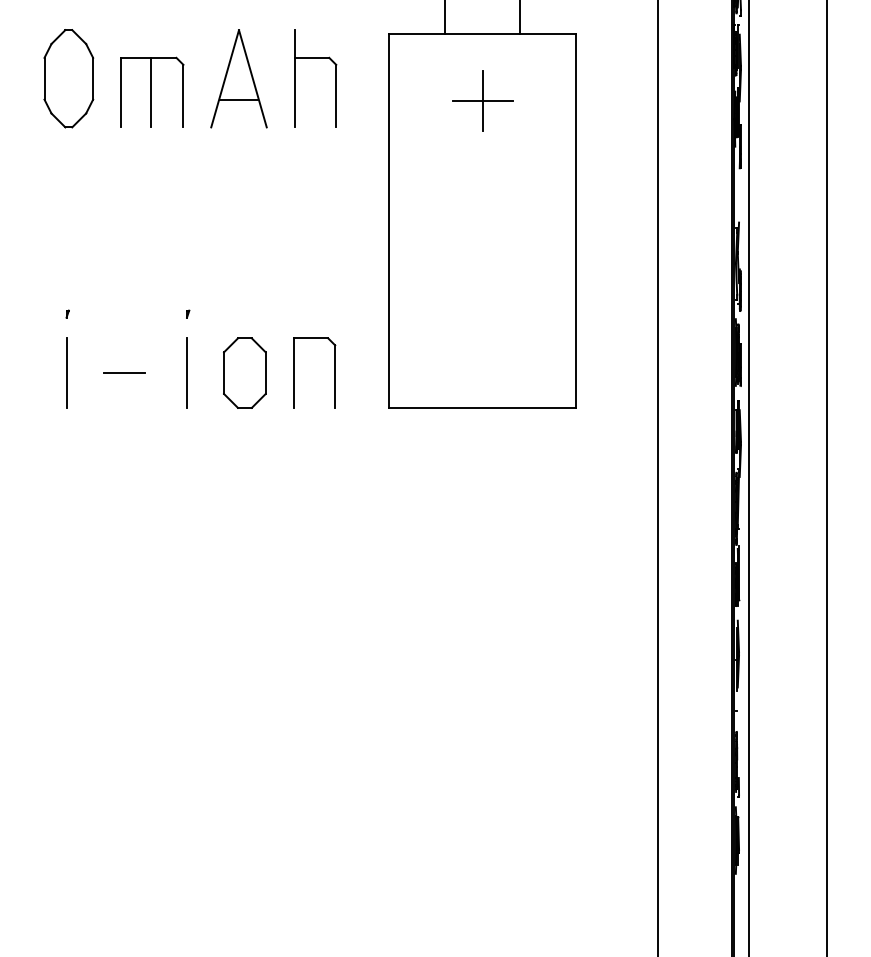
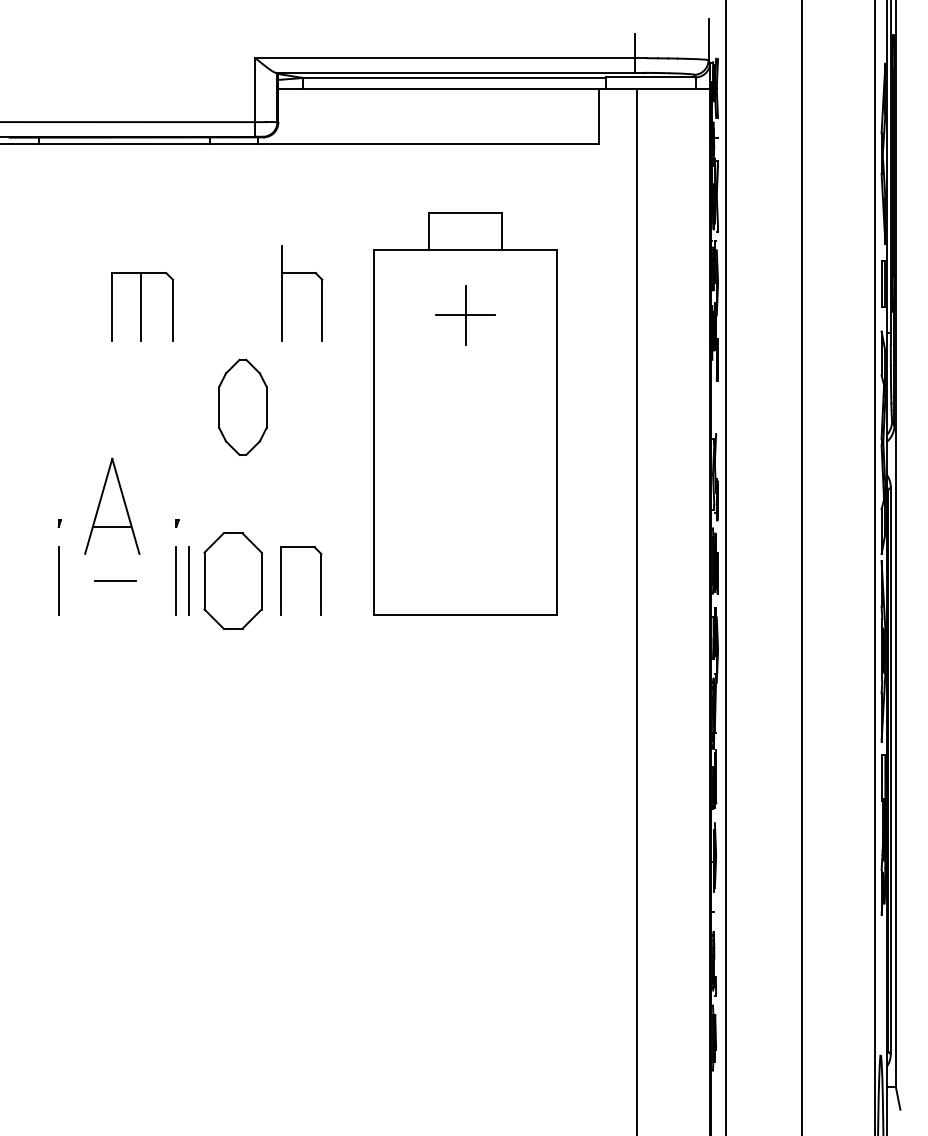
part: (68, 77) -> (242, 406), moved
part: (239, 77) -> (112, 505), moved
line: (199, 372) -> (188, 580), added
part: (244, 373) -> (232, 581), size x1.4

